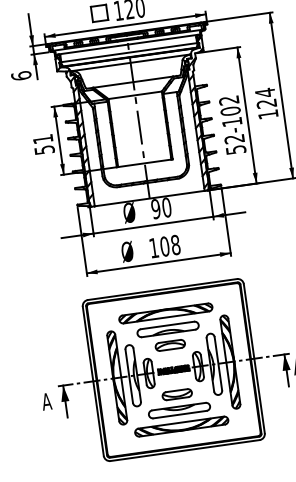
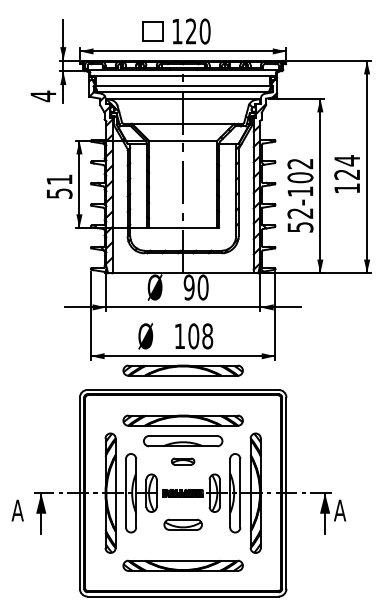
text: (21, 76) -> (43, 96), 6 -> 4
part: (159, 274) -> (182, 370), added
part: (169, 345) -> (182, 461), size x0.6
part: (179, 410) -> (183, 545), removed

